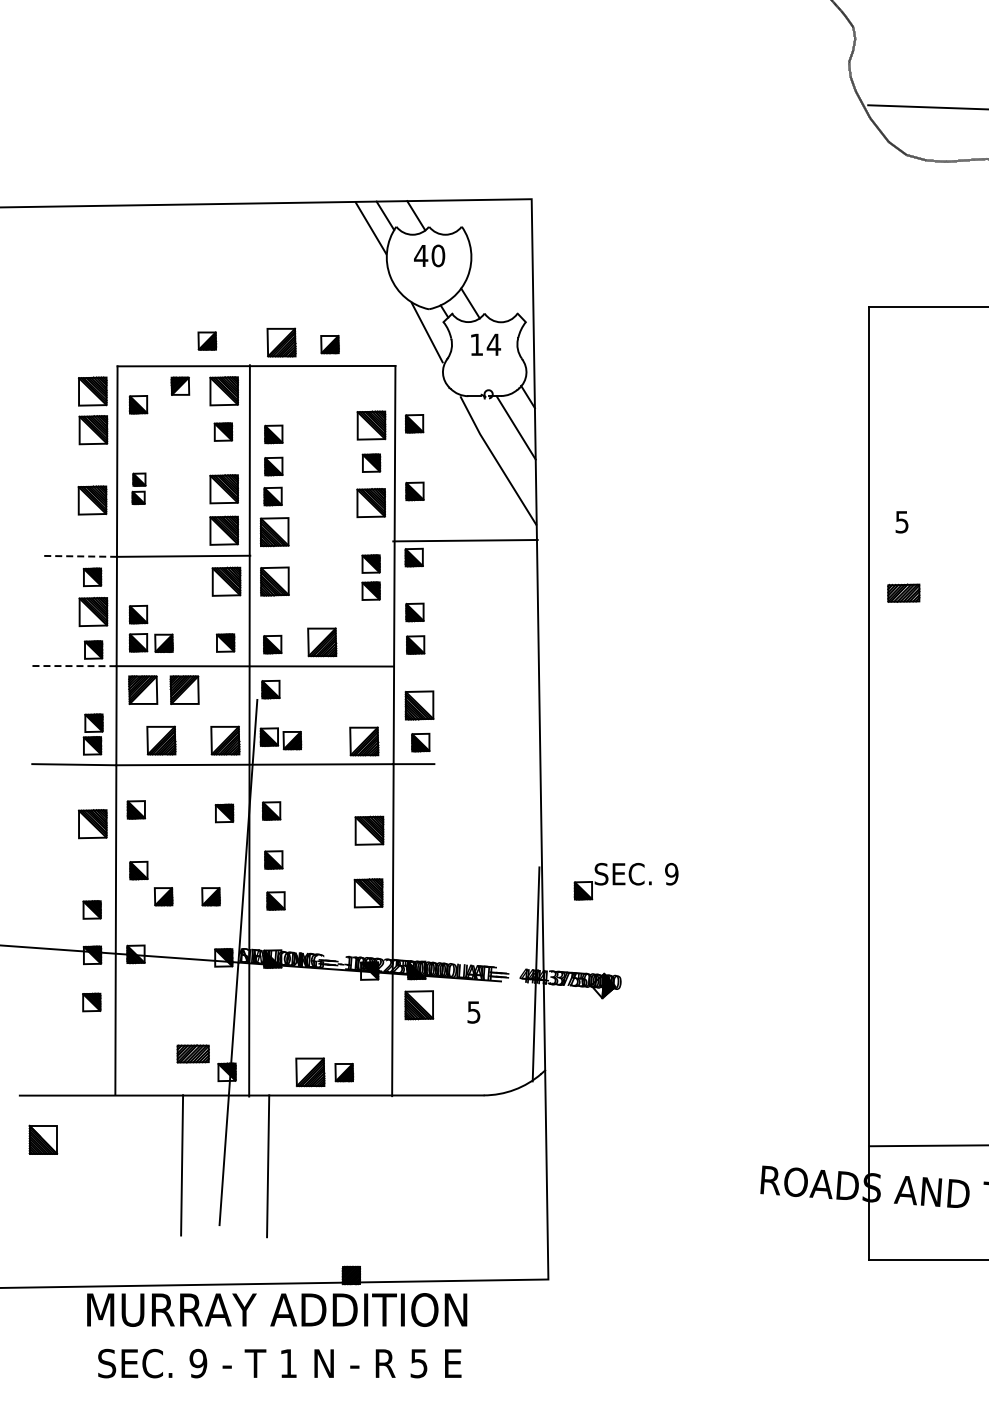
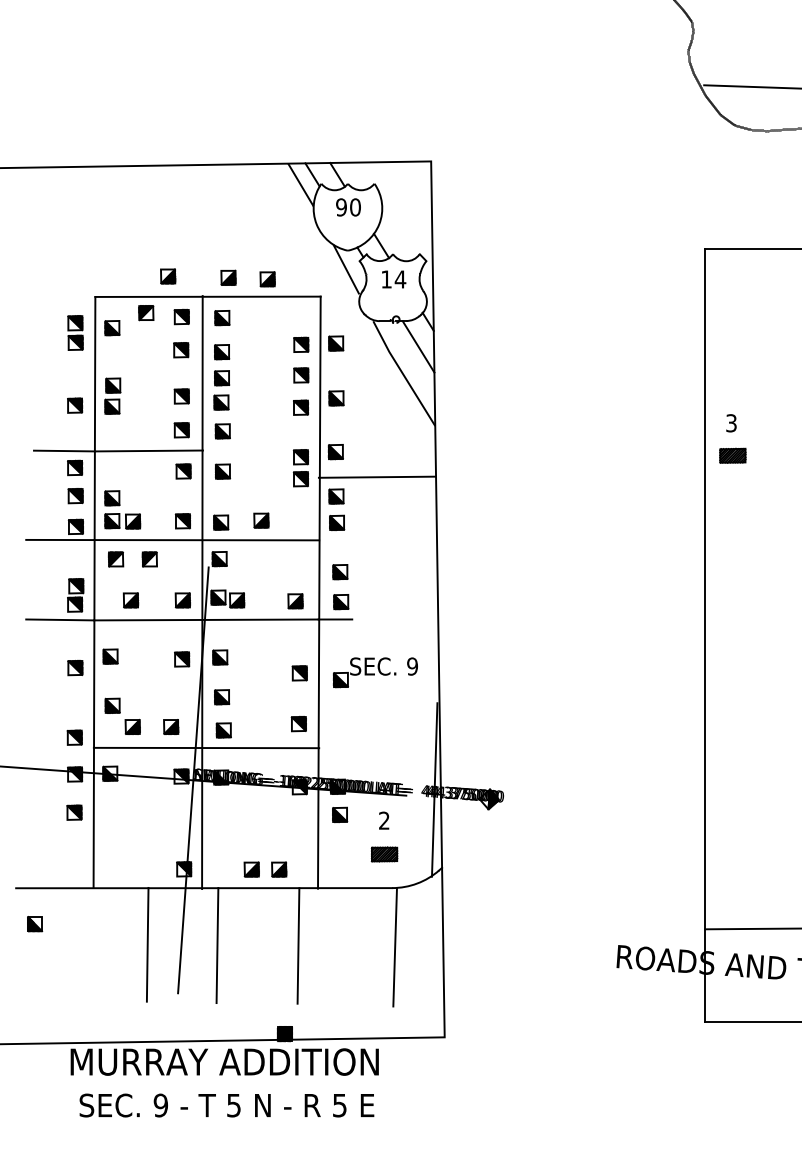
text: (421, 255) -> (341, 207), 40 -> 90
part: (281, 342) -> (228, 277), size x0.62
part: (223, 390) -> (181, 316), size x0.62
part: (273, 392) -> (221, 318), added
part: (92, 410) -> (75, 332), size x0.62
part: (371, 425) -> (301, 344), size x0.62
part: (138, 488) -> (112, 396), size x1.43
part: (223, 488) -> (181, 396), size x0.62
part: (92, 500) -> (75, 405), size x0.62
part: (370, 502) -> (300, 407), size x0.62
text: (902, 521) -> (731, 422), 5 -> 3
part: (223, 530) -> (181, 430), size x0.62
part: (274, 531) -> (222, 430), size x0.62
line: (465, 540) -> (377, 477), moved
line: (79, 556) -> (64, 451), dashed -> solid
part: (225, 581) -> (182, 471), size x0.62
part: (274, 581) -> (222, 471), size x0.62
part: (903, 592) -> (732, 455), moved
part: (92, 611) -> (75, 495), size x0.62
part: (322, 641) -> (261, 520), size x0.62
line: (73, 666) -> (59, 540), dashed -> solid
part: (142, 689) -> (115, 558), size x0.62
part: (184, 689) -> (149, 558), size x0.62
part: (419, 705) -> (340, 571), size x0.62
part: (161, 740) -> (131, 600), size x0.62
part: (225, 740) -> (182, 600), size x0.62
part: (364, 741) -> (295, 601), size x0.62
part: (92, 823) -> (75, 667), size x0.62
part: (369, 830) -> (299, 673), size x0.62
part: (625, 881) -> (375, 672), moved
part: (368, 892) -> (298, 723), size x0.62
line: (254, 922) -> (206, 747), added
part: (419, 1004) -> (340, 814), size x0.62
text: (473, 1012) -> (383, 820), 5 -> 2
part: (192, 1053) -> (383, 854), moved
part: (310, 1072) -> (251, 869), size x0.62
part: (42, 1139) -> (34, 923), size x0.62
line: (367, 1166) -> (298, 945), added
line: (487, 1168) -> (395, 947), added
text: (288, 1363) -> (233, 1105), 1 -> 5

